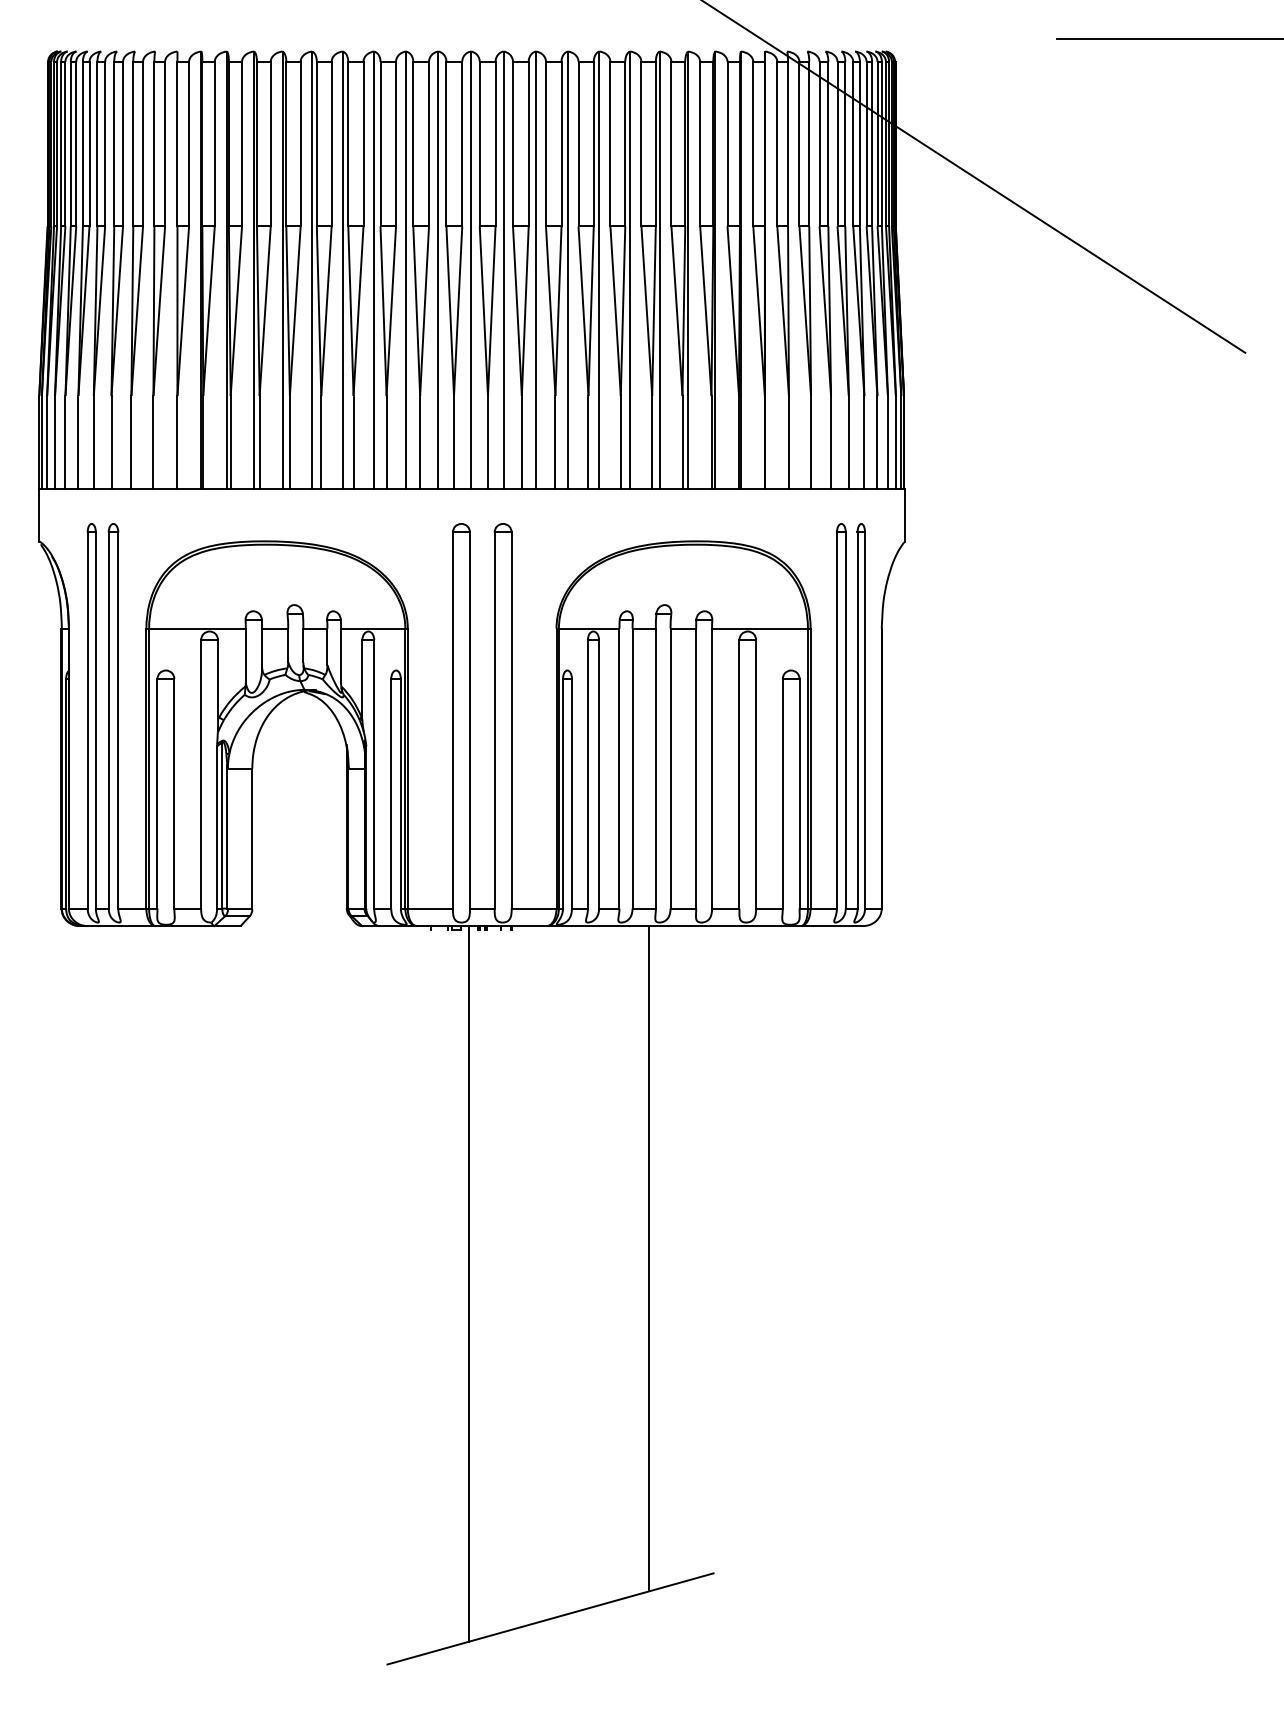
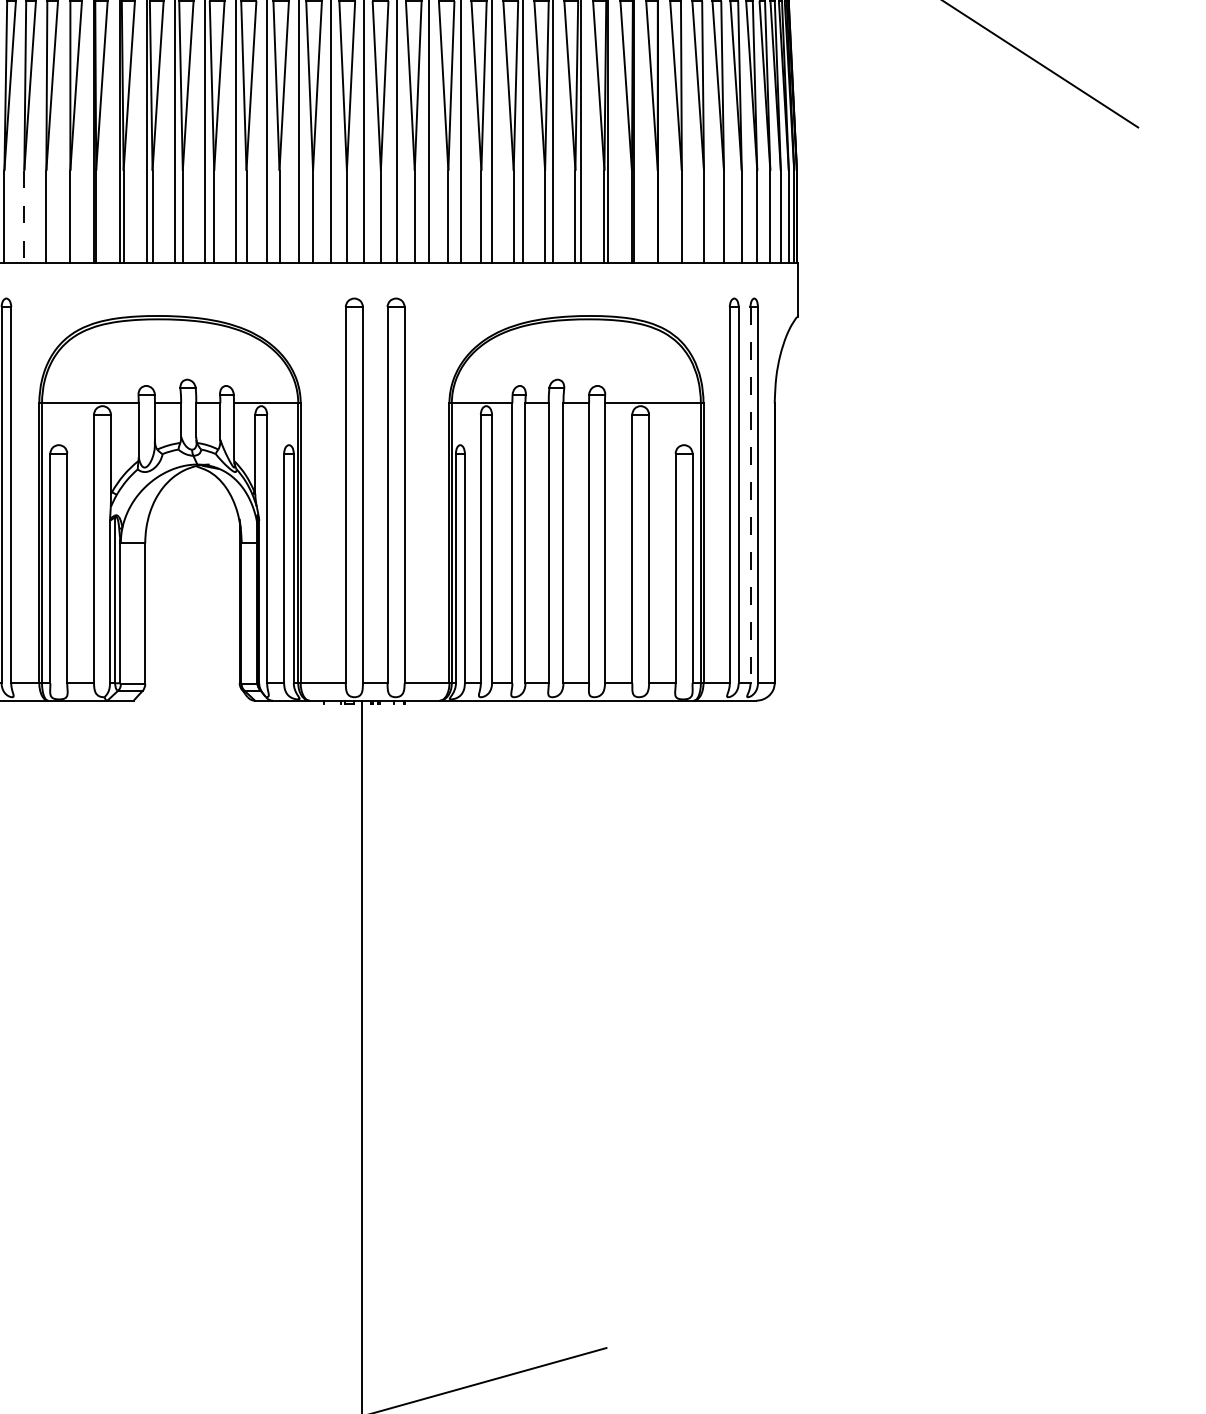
line: (131, 442) -> (24, 217), solid -> dashed
line: (857, 721) -> (750, 496), solid -> dashed
line: (649, 1258) -> (542, 1033), removed

